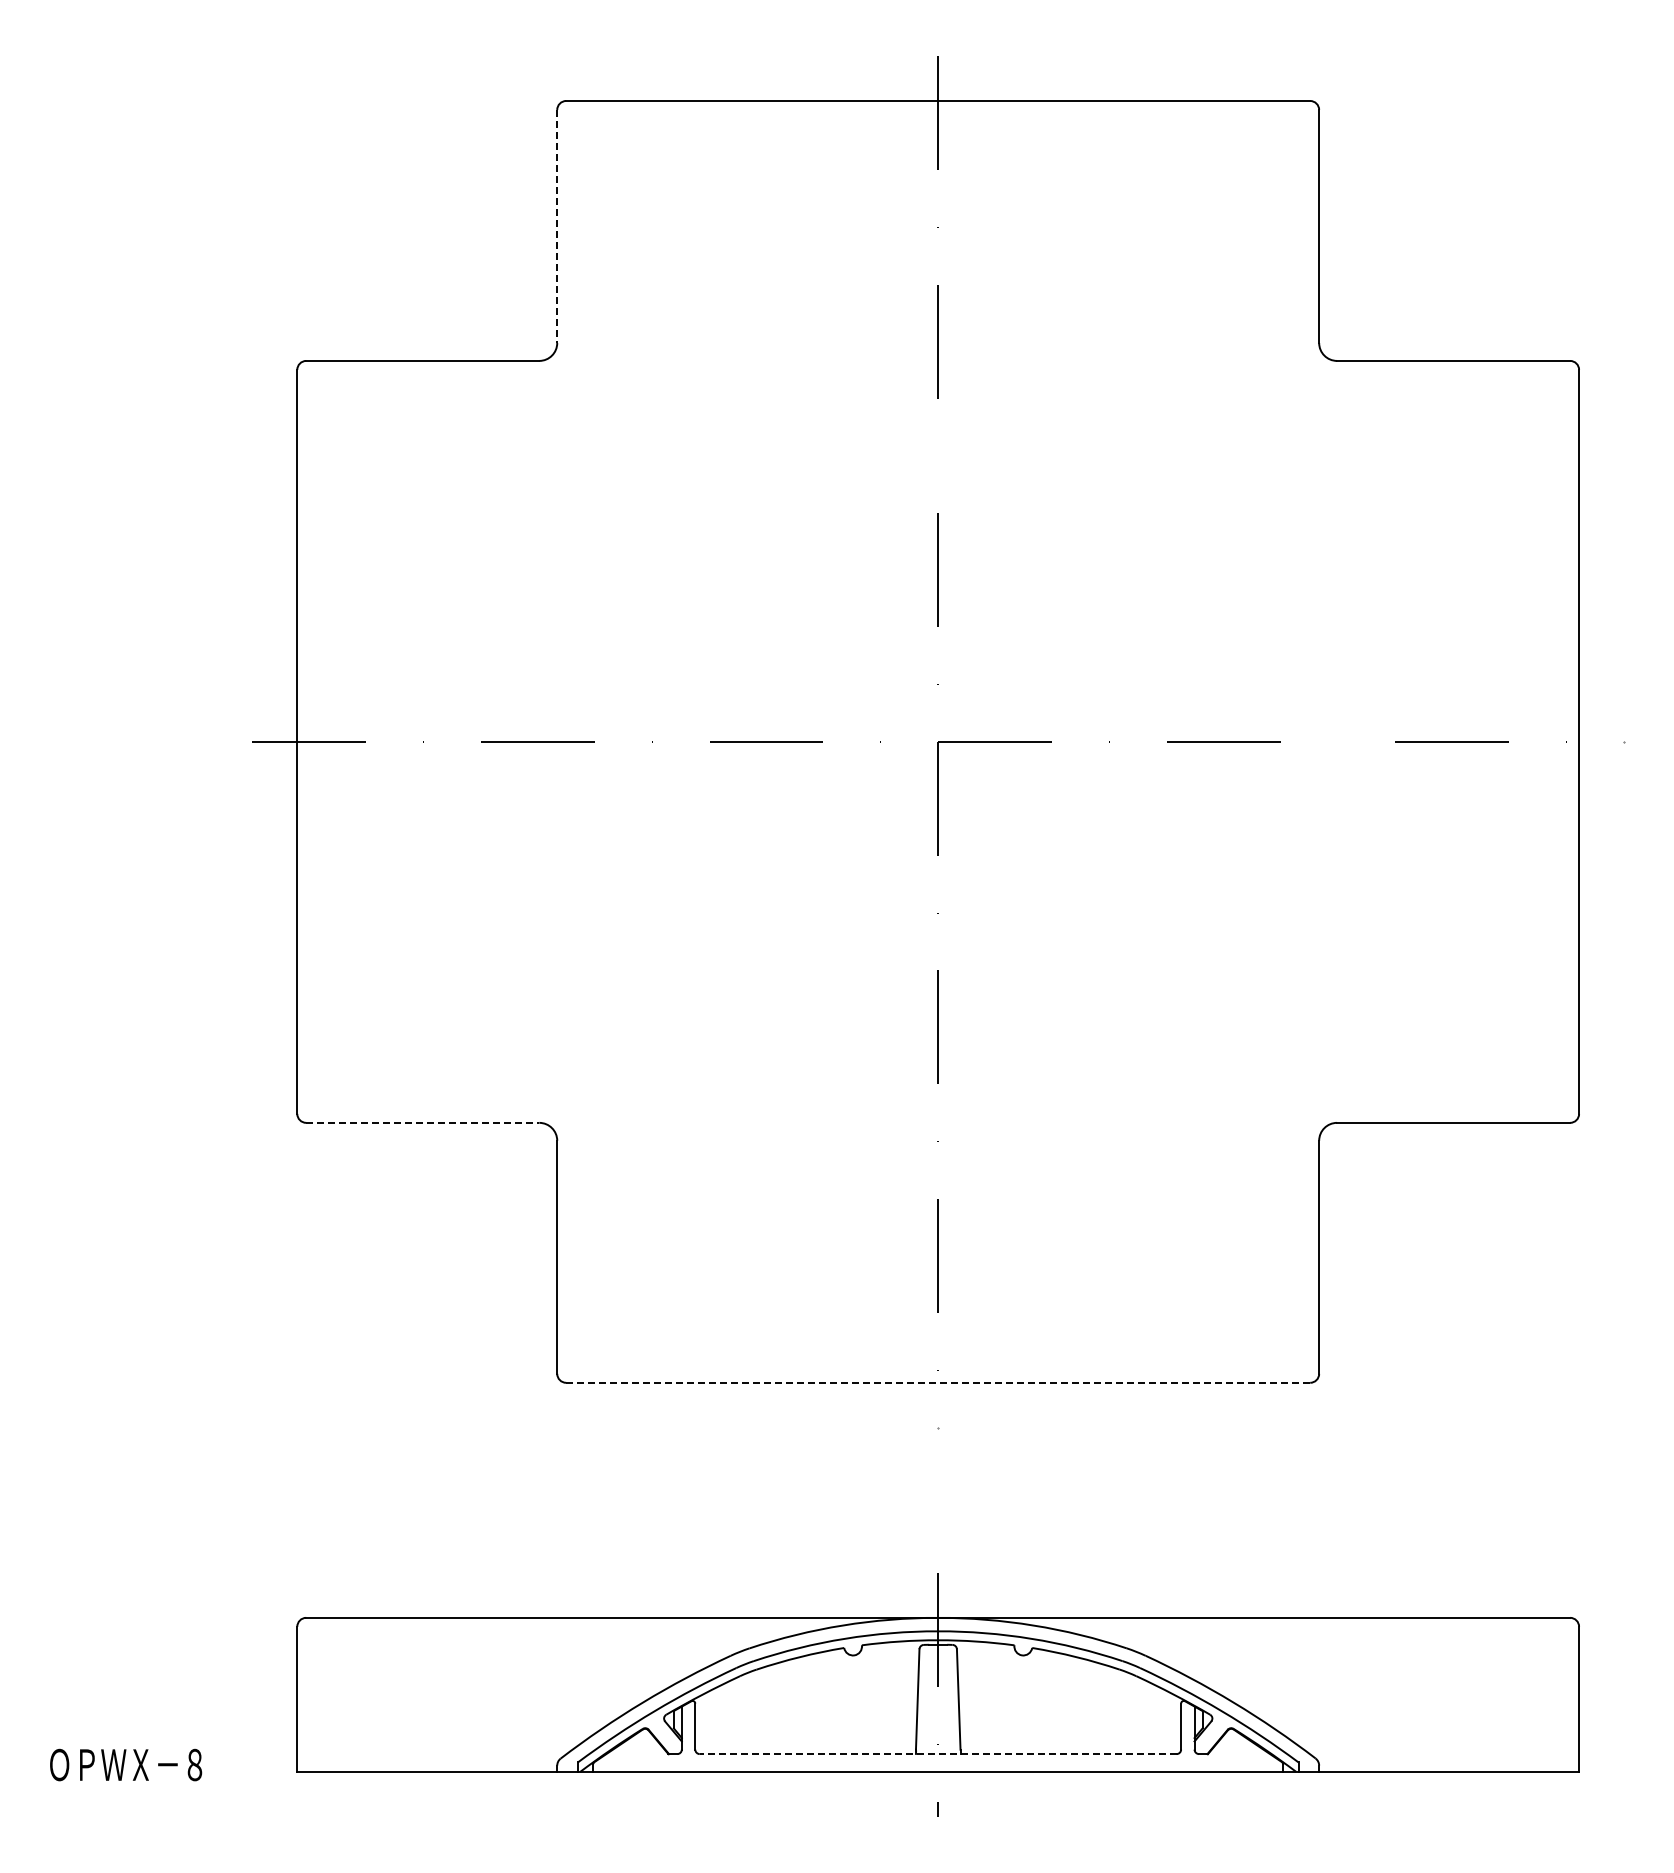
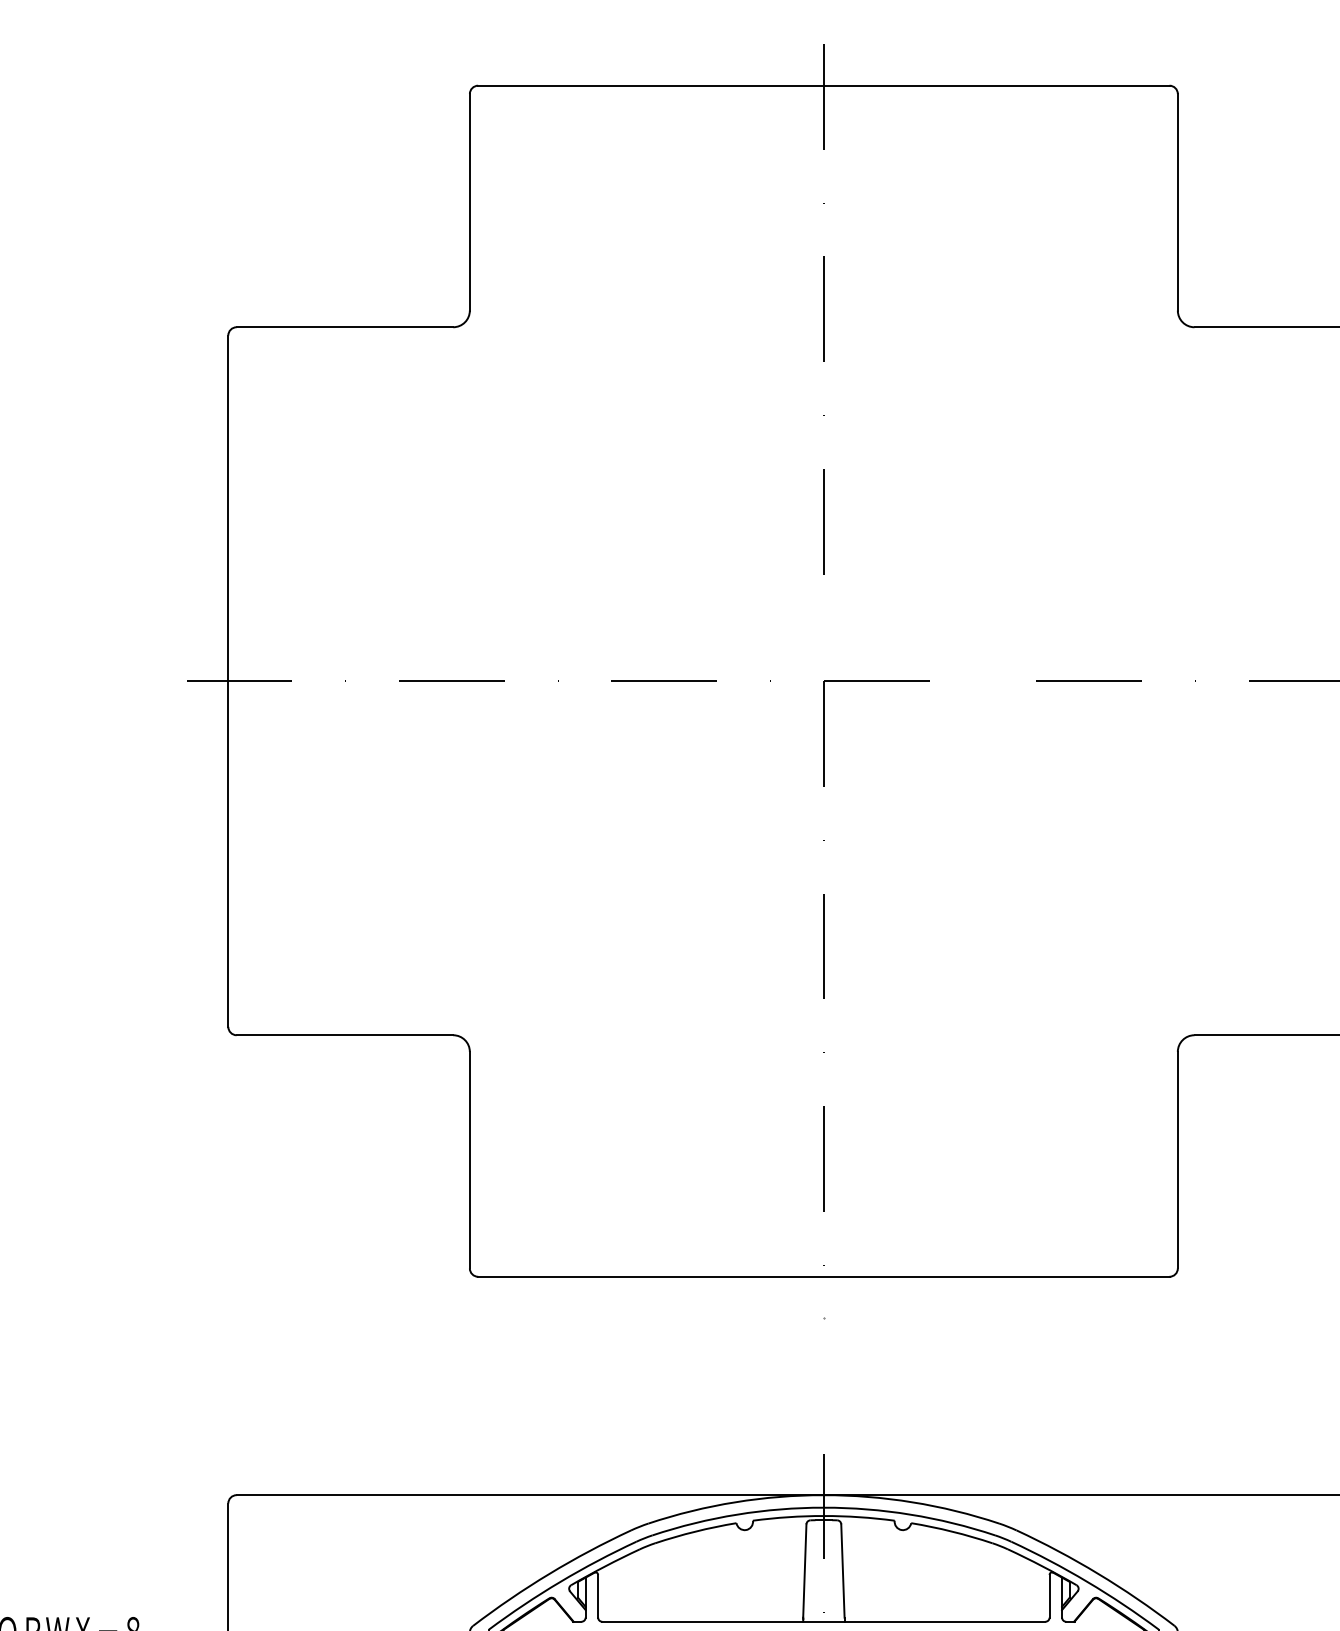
line: (557, 226) -> (470, 202), dashed -> solid
line: (422, 1122) -> (344, 1034), dashed -> solid
line: (938, 1382) -> (824, 1276), dashed -> solid
line: (937, 1754) -> (823, 1622), dashed -> solid

